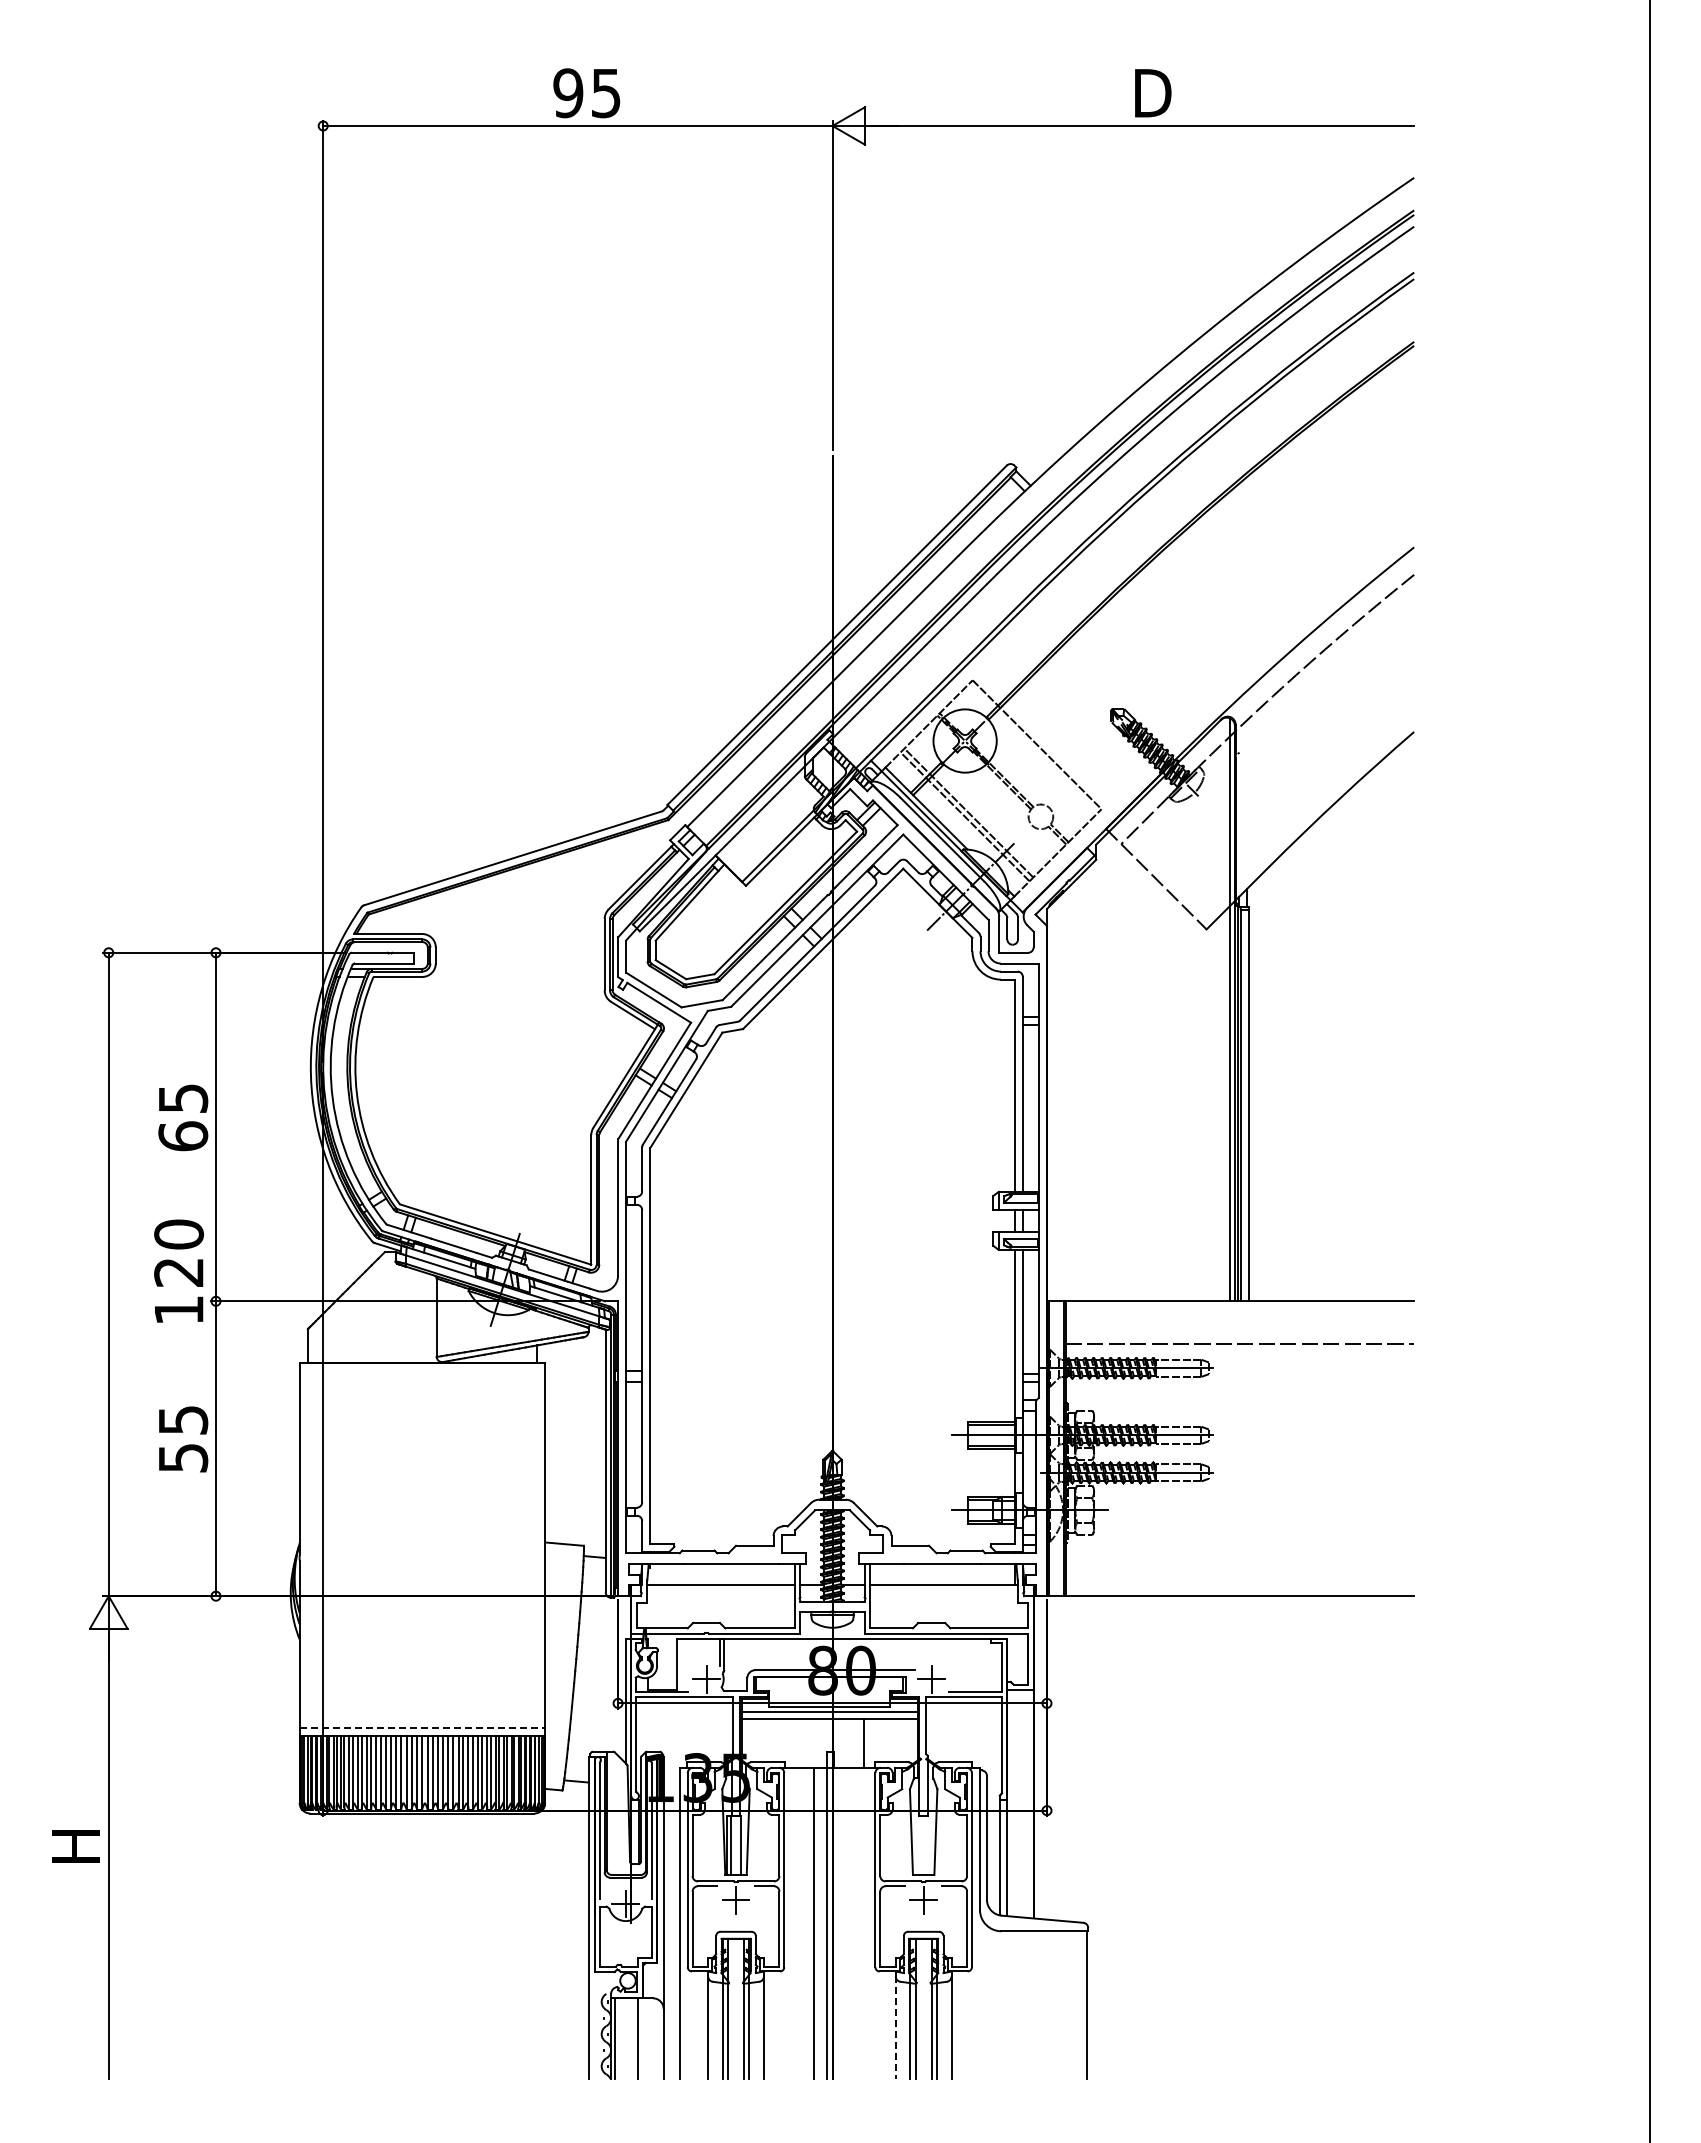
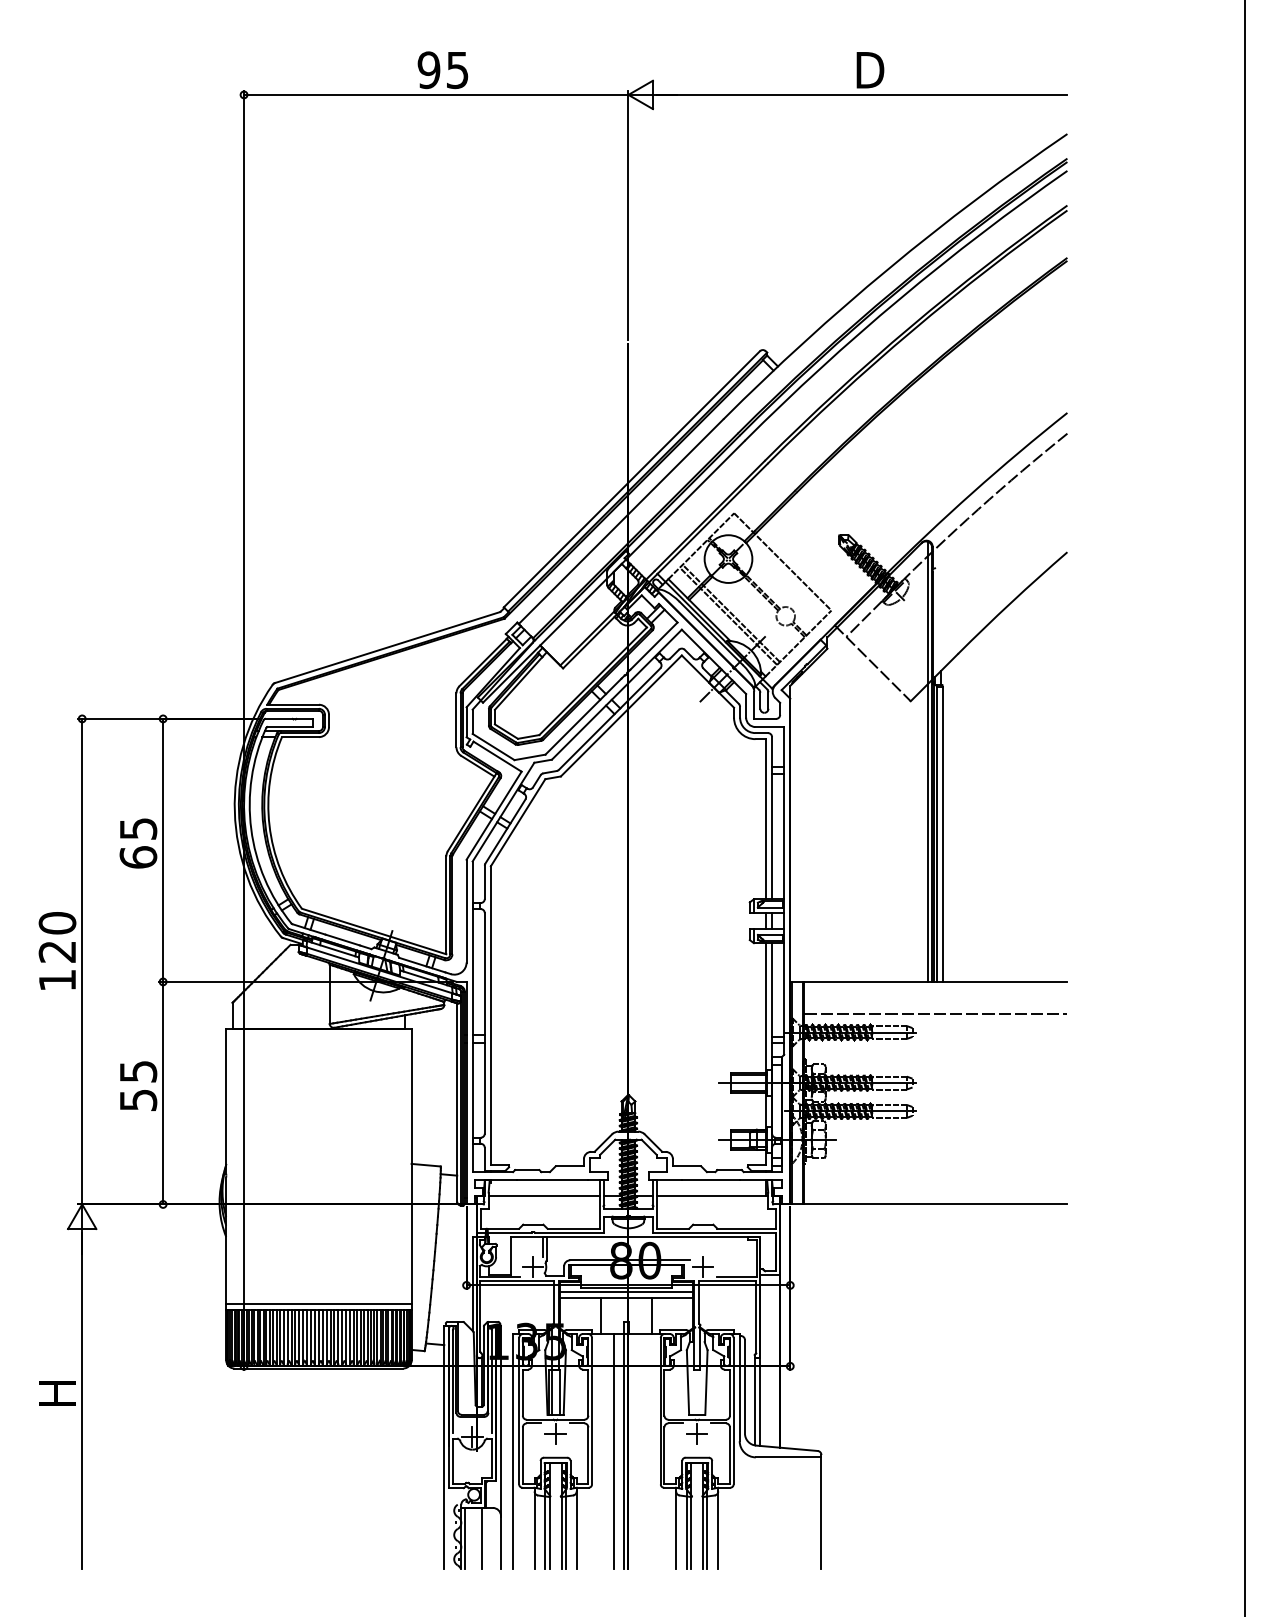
text: (178, 1270) -> (57, 950), moved
line: (422, 1727) -> (318, 1303), dashed -> solid
line: (795, 1743) -> (600, 1315), added
line: (895, 2028) -> (675, 1530), dashed -> solid

